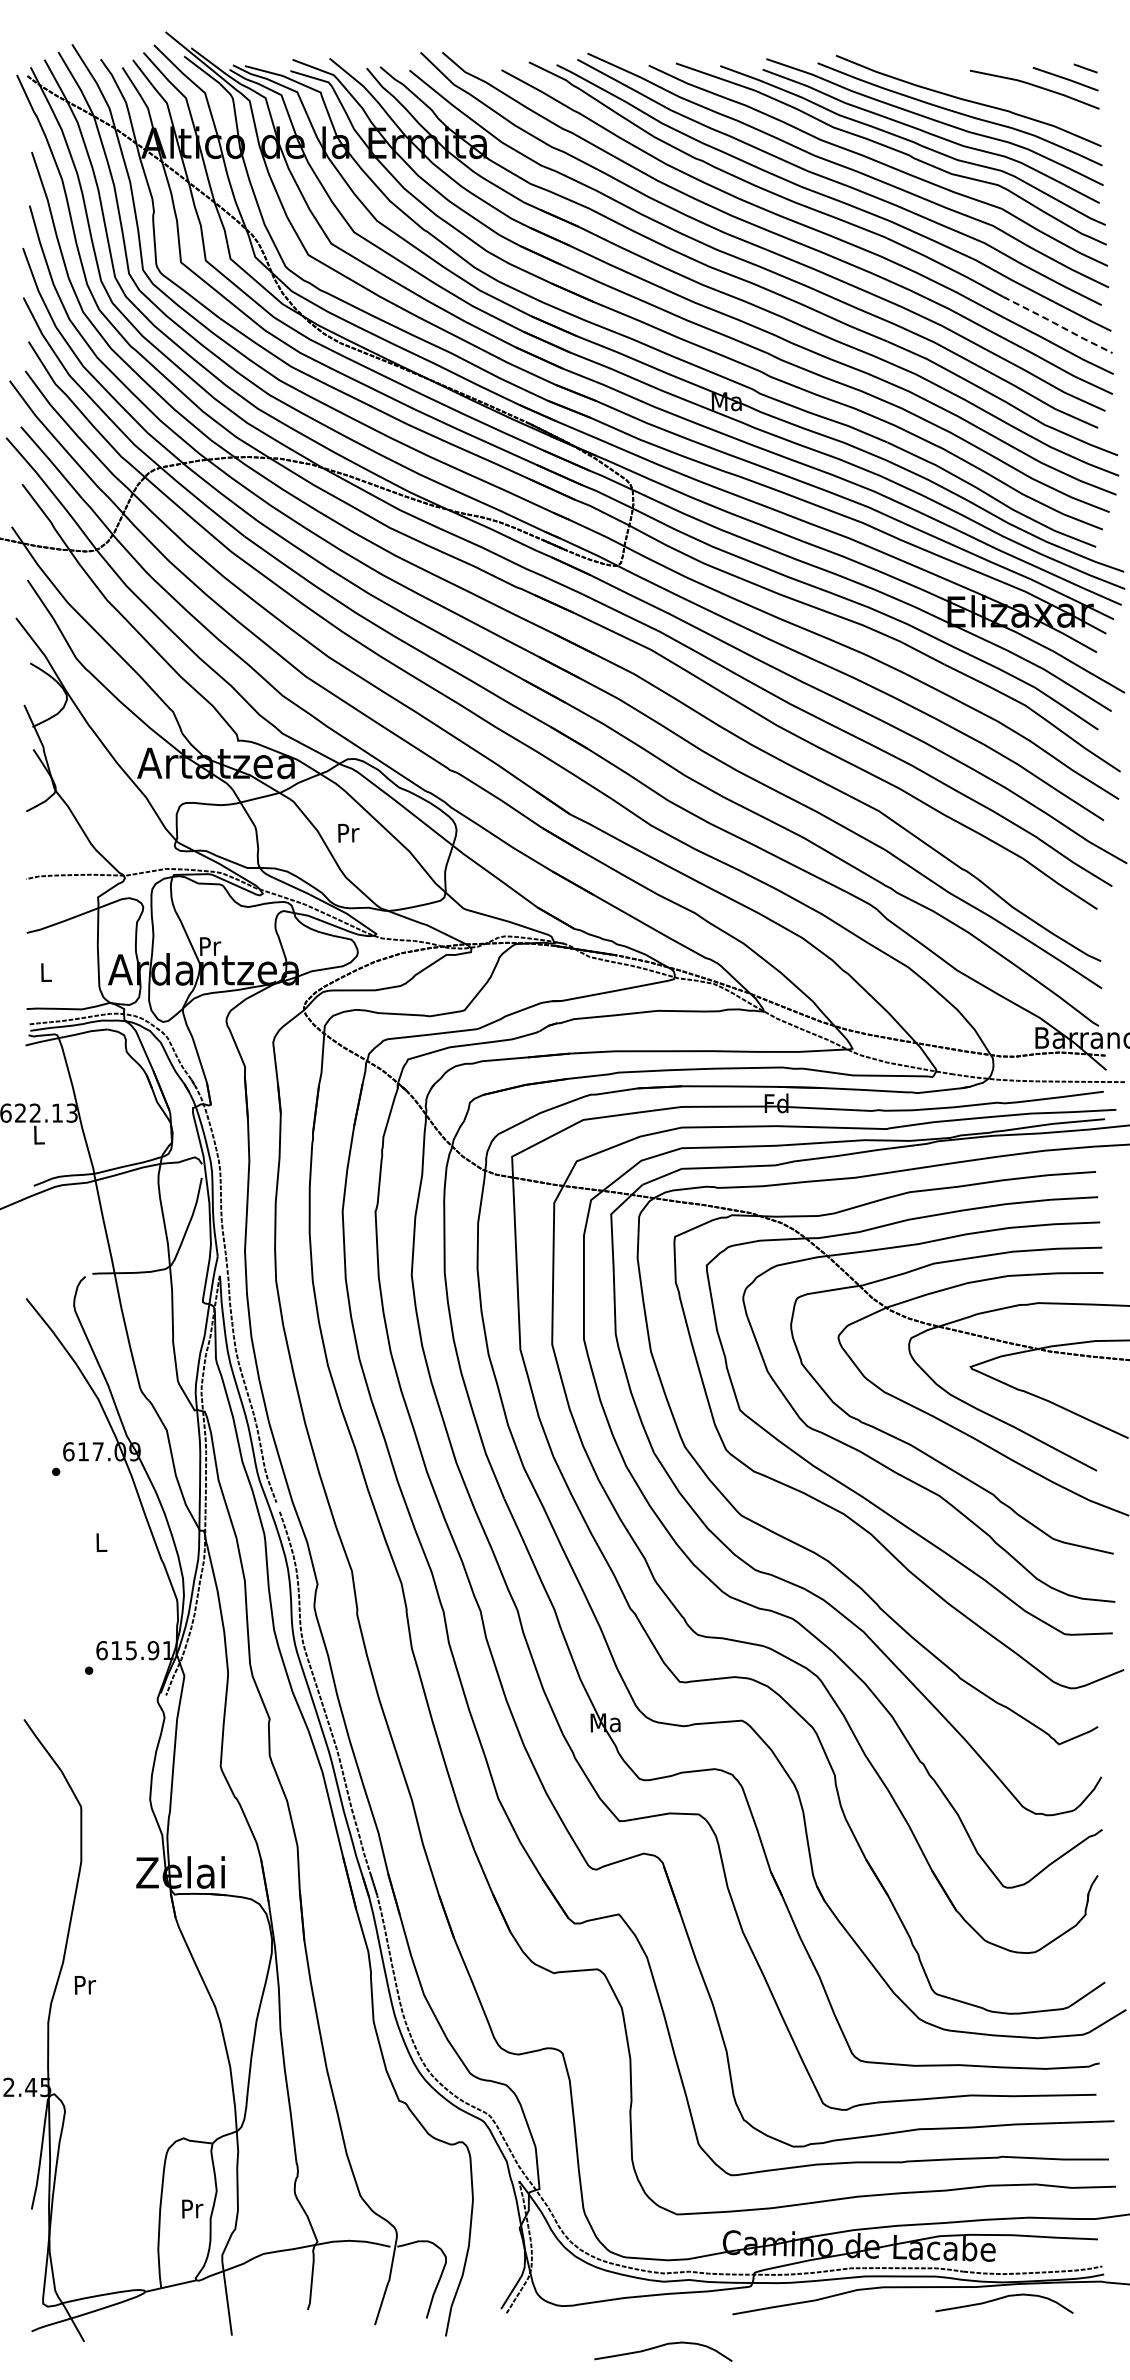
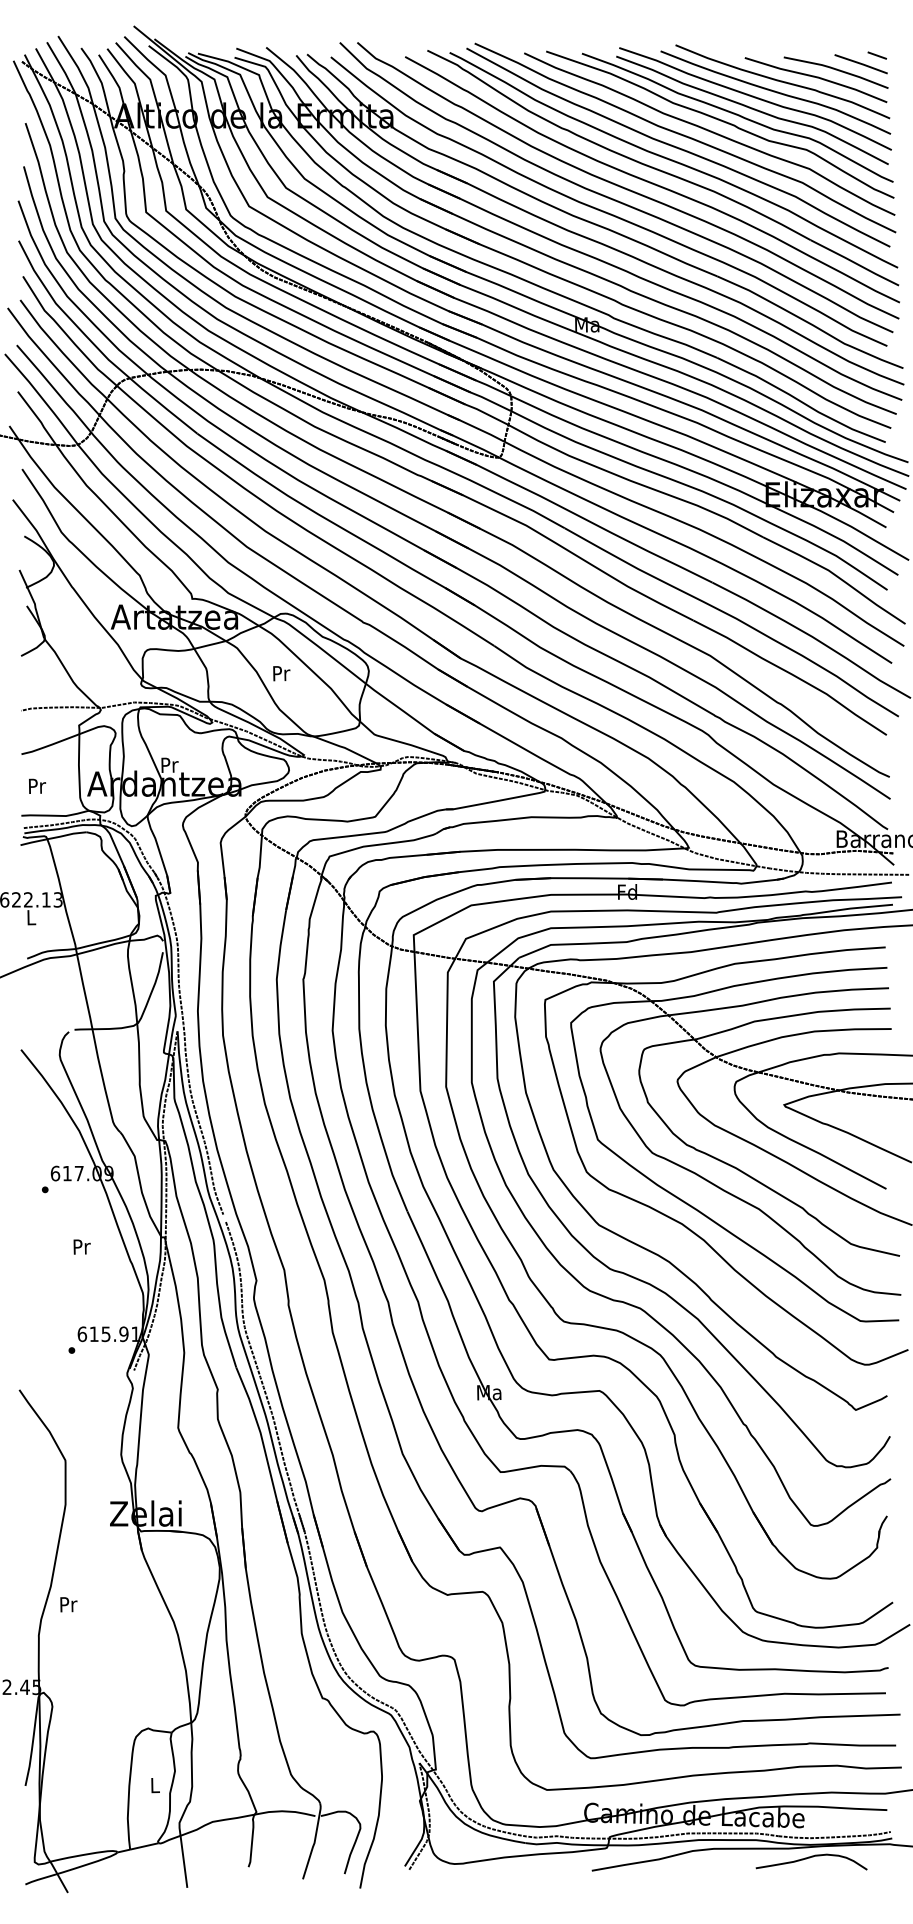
curve: (1010, 96) -> (816, 78), added
line: (1058, 325) -> (855, 263), dashed -> solid
text: (46, 972) -> (37, 786), L -> Pr
text: (101, 1542) -> (81, 1246), L -> Pr
text: (192, 2208) -> (155, 1785), Pr -> L
curve: (663, 2346) -> (536, 1896), removed

